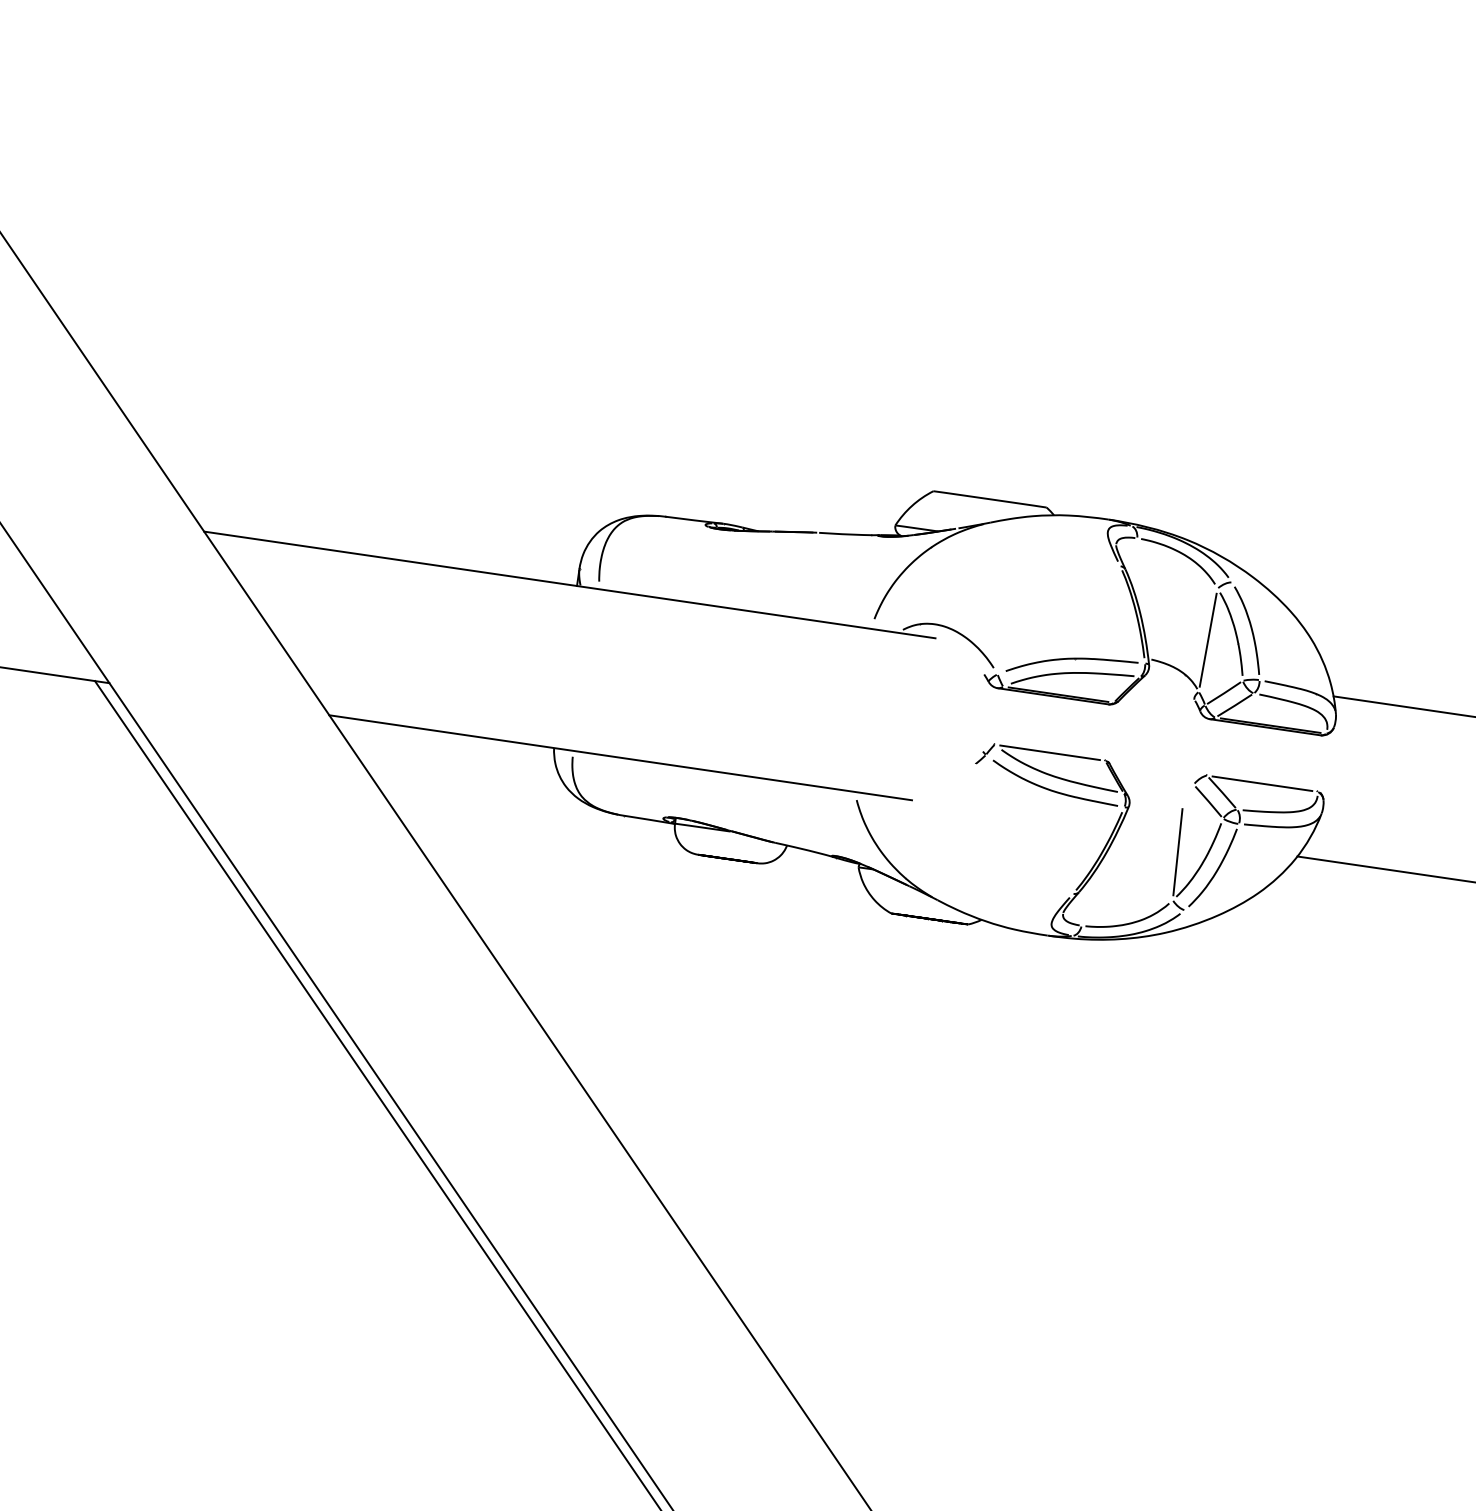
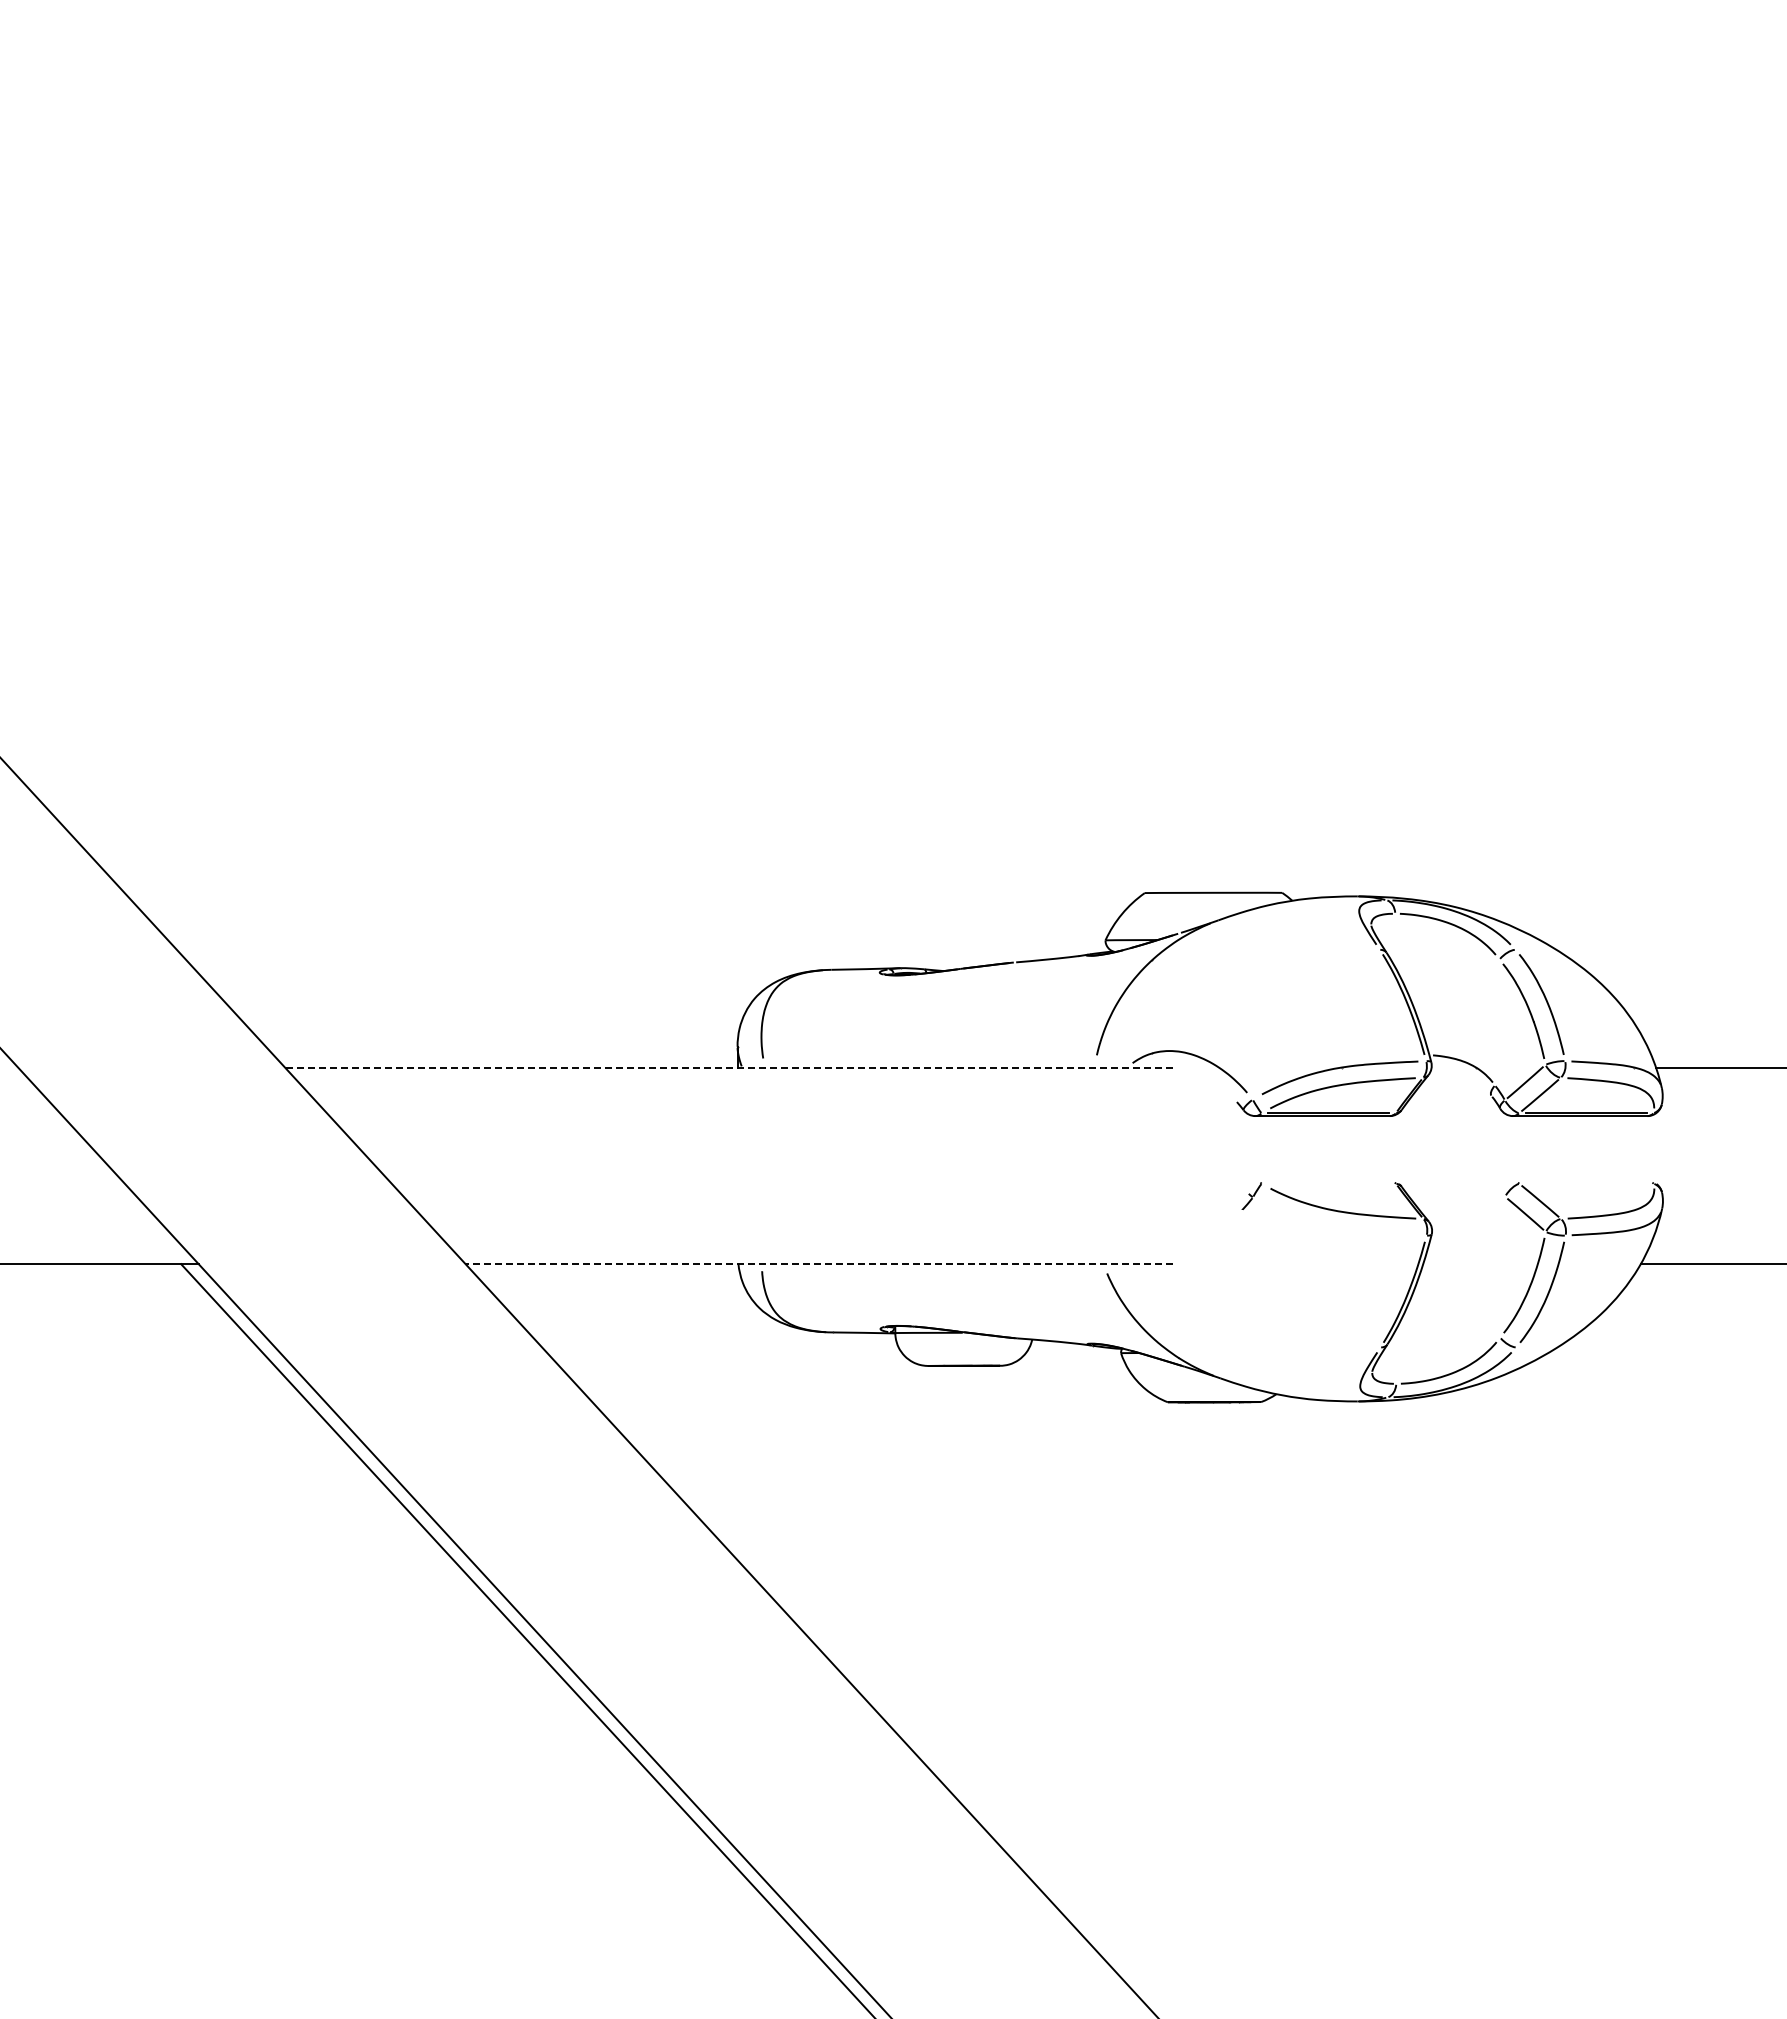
line: (569, 584) -> (728, 1067), solid -> dashed
line: (1208, 640) -> (1497, 1022), removed
line: (1049, 752) -> (1328, 1183), removed
line: (620, 758) -> (819, 1264), solid -> dashed
line: (1262, 783) -> (1586, 1183), removed
curve: (1052, 790) -> (1338, 1227), removed
line: (1177, 851) -> (1497, 1279), removed

